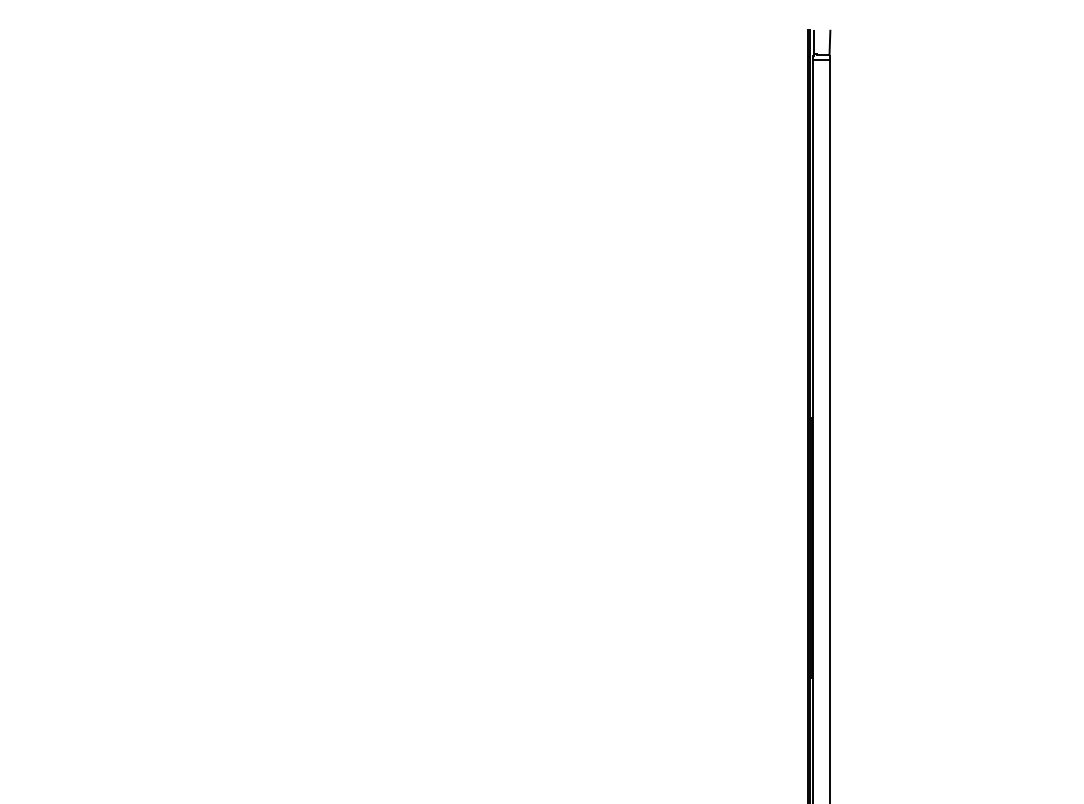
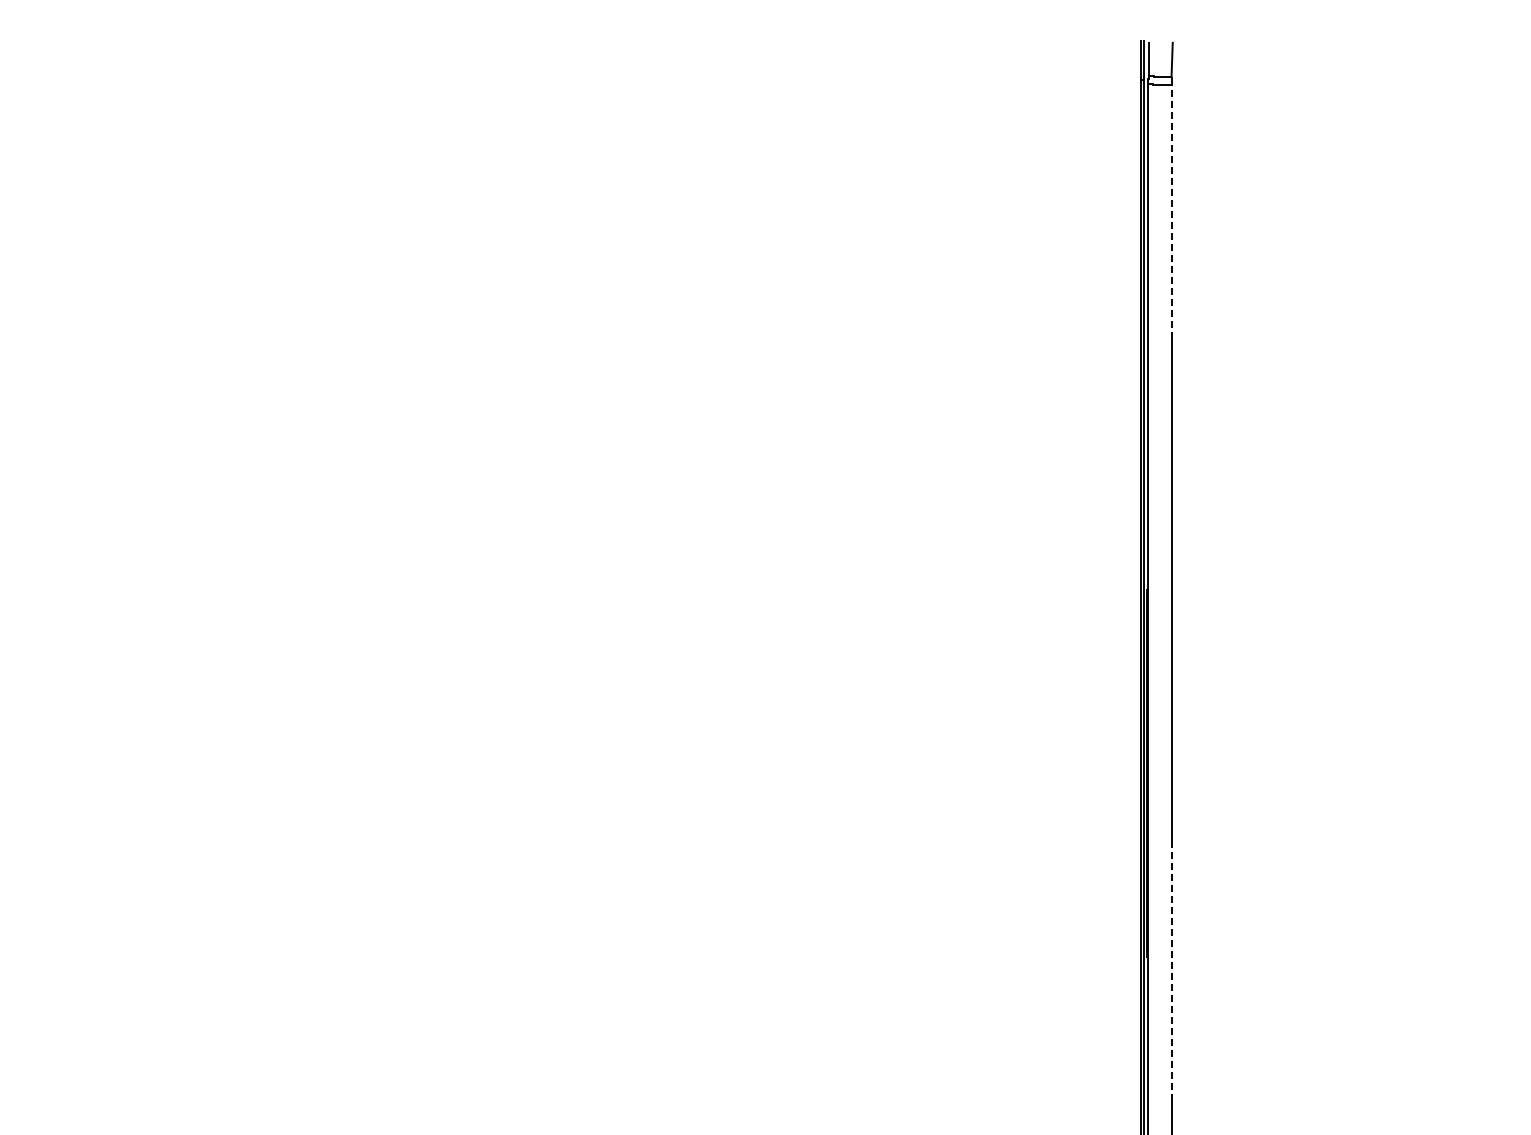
line: (829, 149) -> (1171, 211), solid -> dashed
line: (829, 689) -> (1171, 973), solid -> dashed

